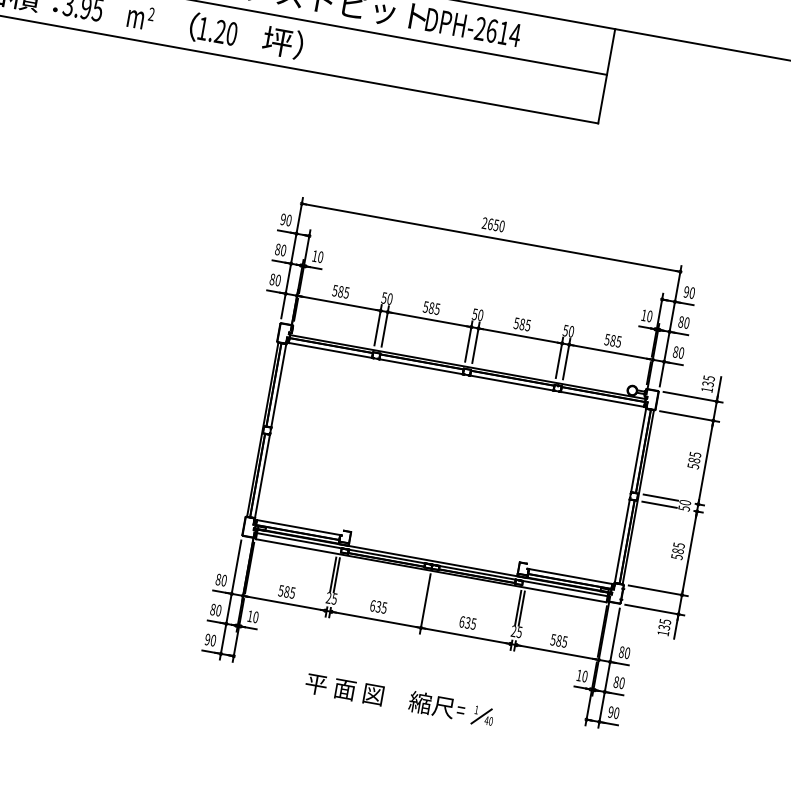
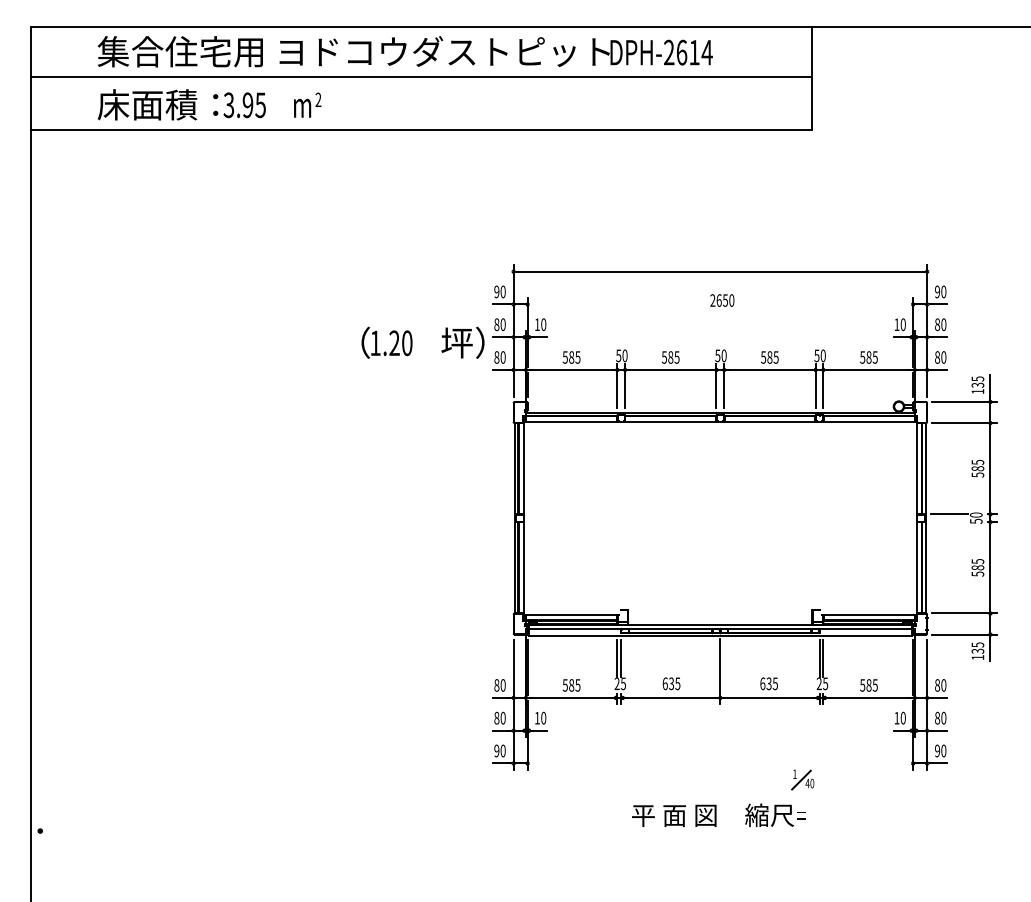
text: (246, 35) -> (422, 342), moved
text: (493, 224) -> (722, 300), moved
line: (659, 505) -> (949, 522), removed
text: (385, 695) -> (718, 814), moved

